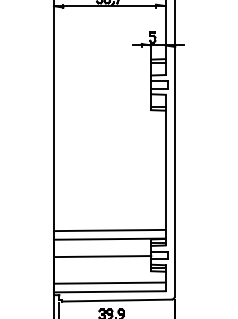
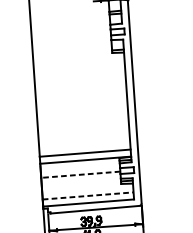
line: (102, 256) -> (80, 174), solid -> dashed
line: (109, 283) -> (87, 196), solid -> dashed

